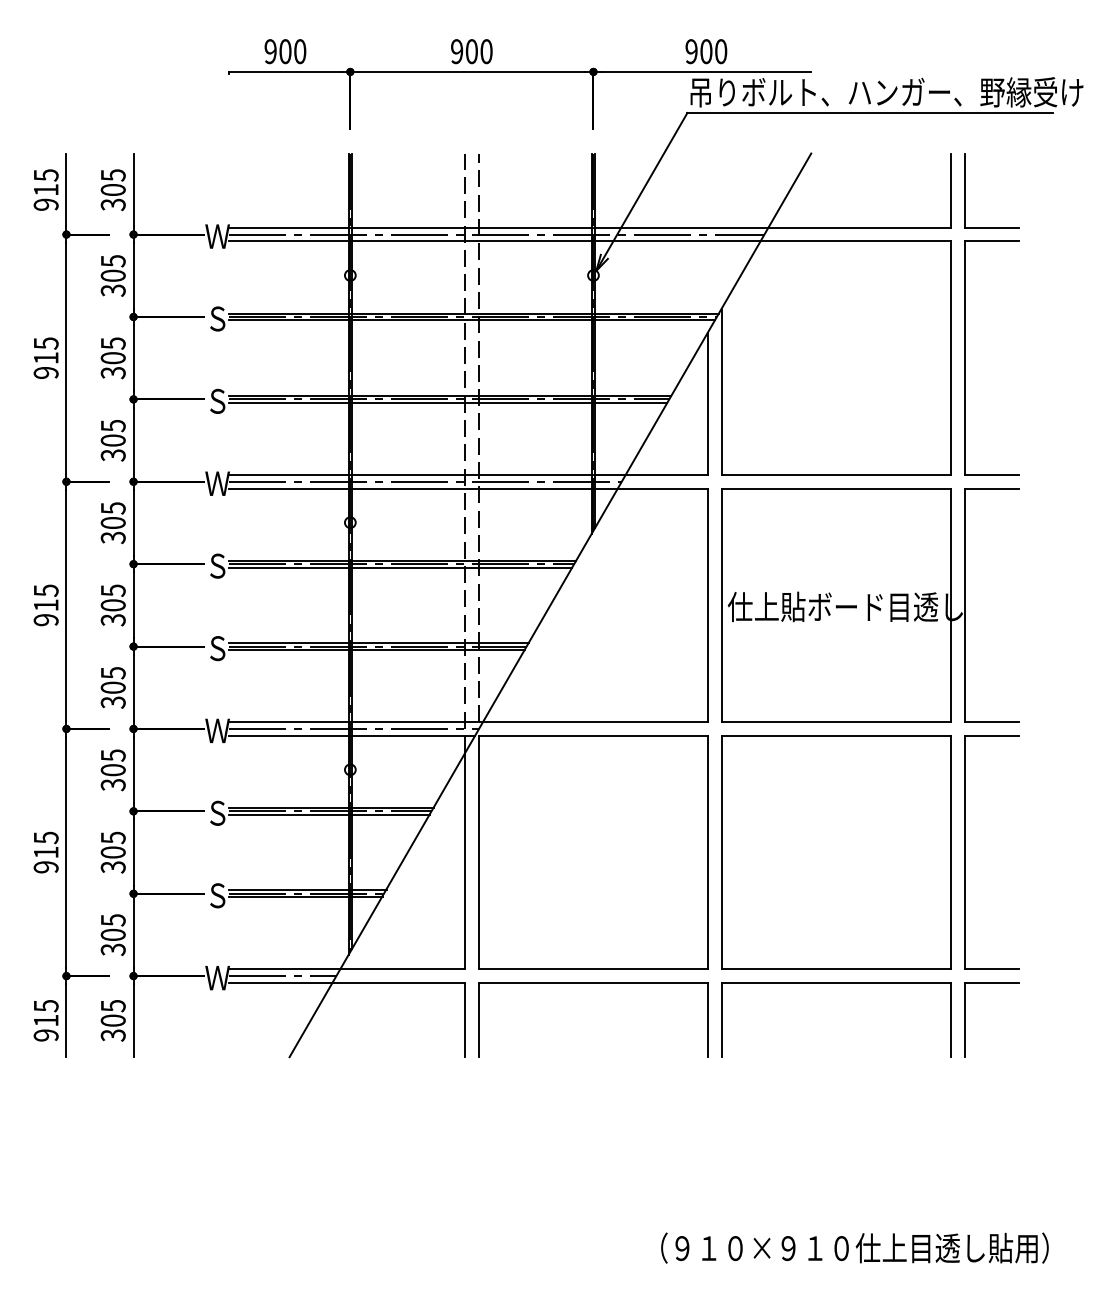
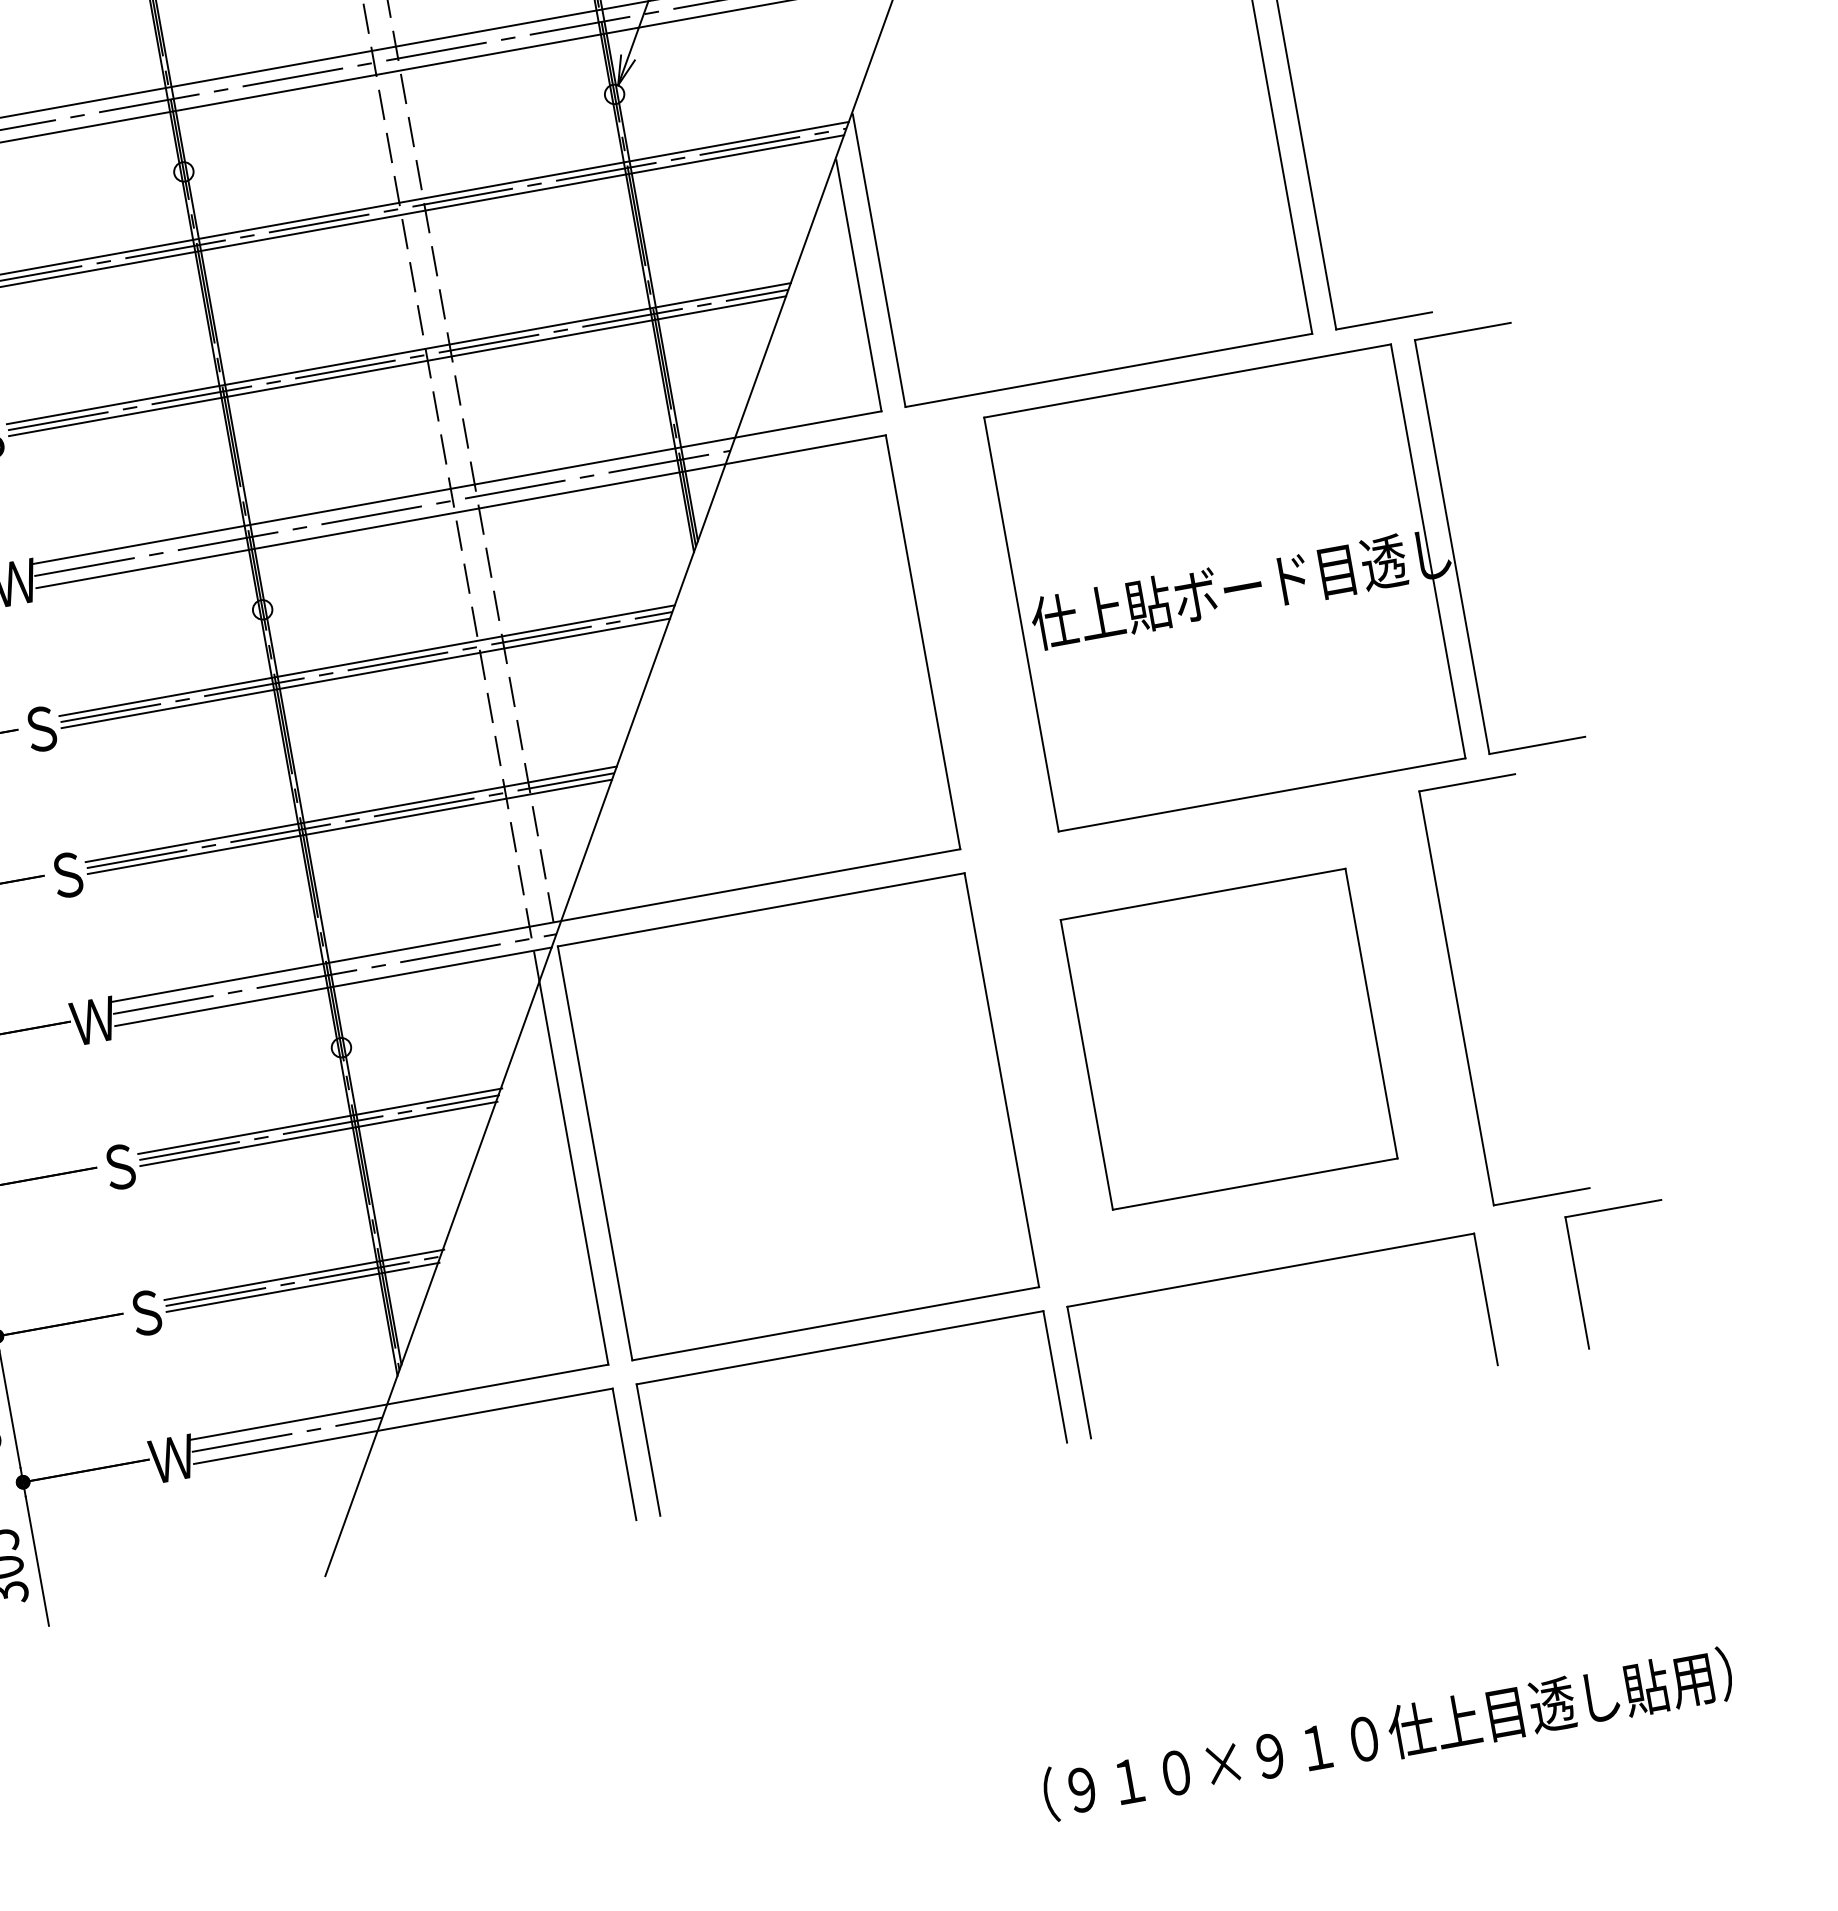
part: (870, 605) -> (1284, 577), moved
part: (836, 852) -> (1229, 1039), size x0.7
part: (965, 1019) -> (1578, 1281), moved

